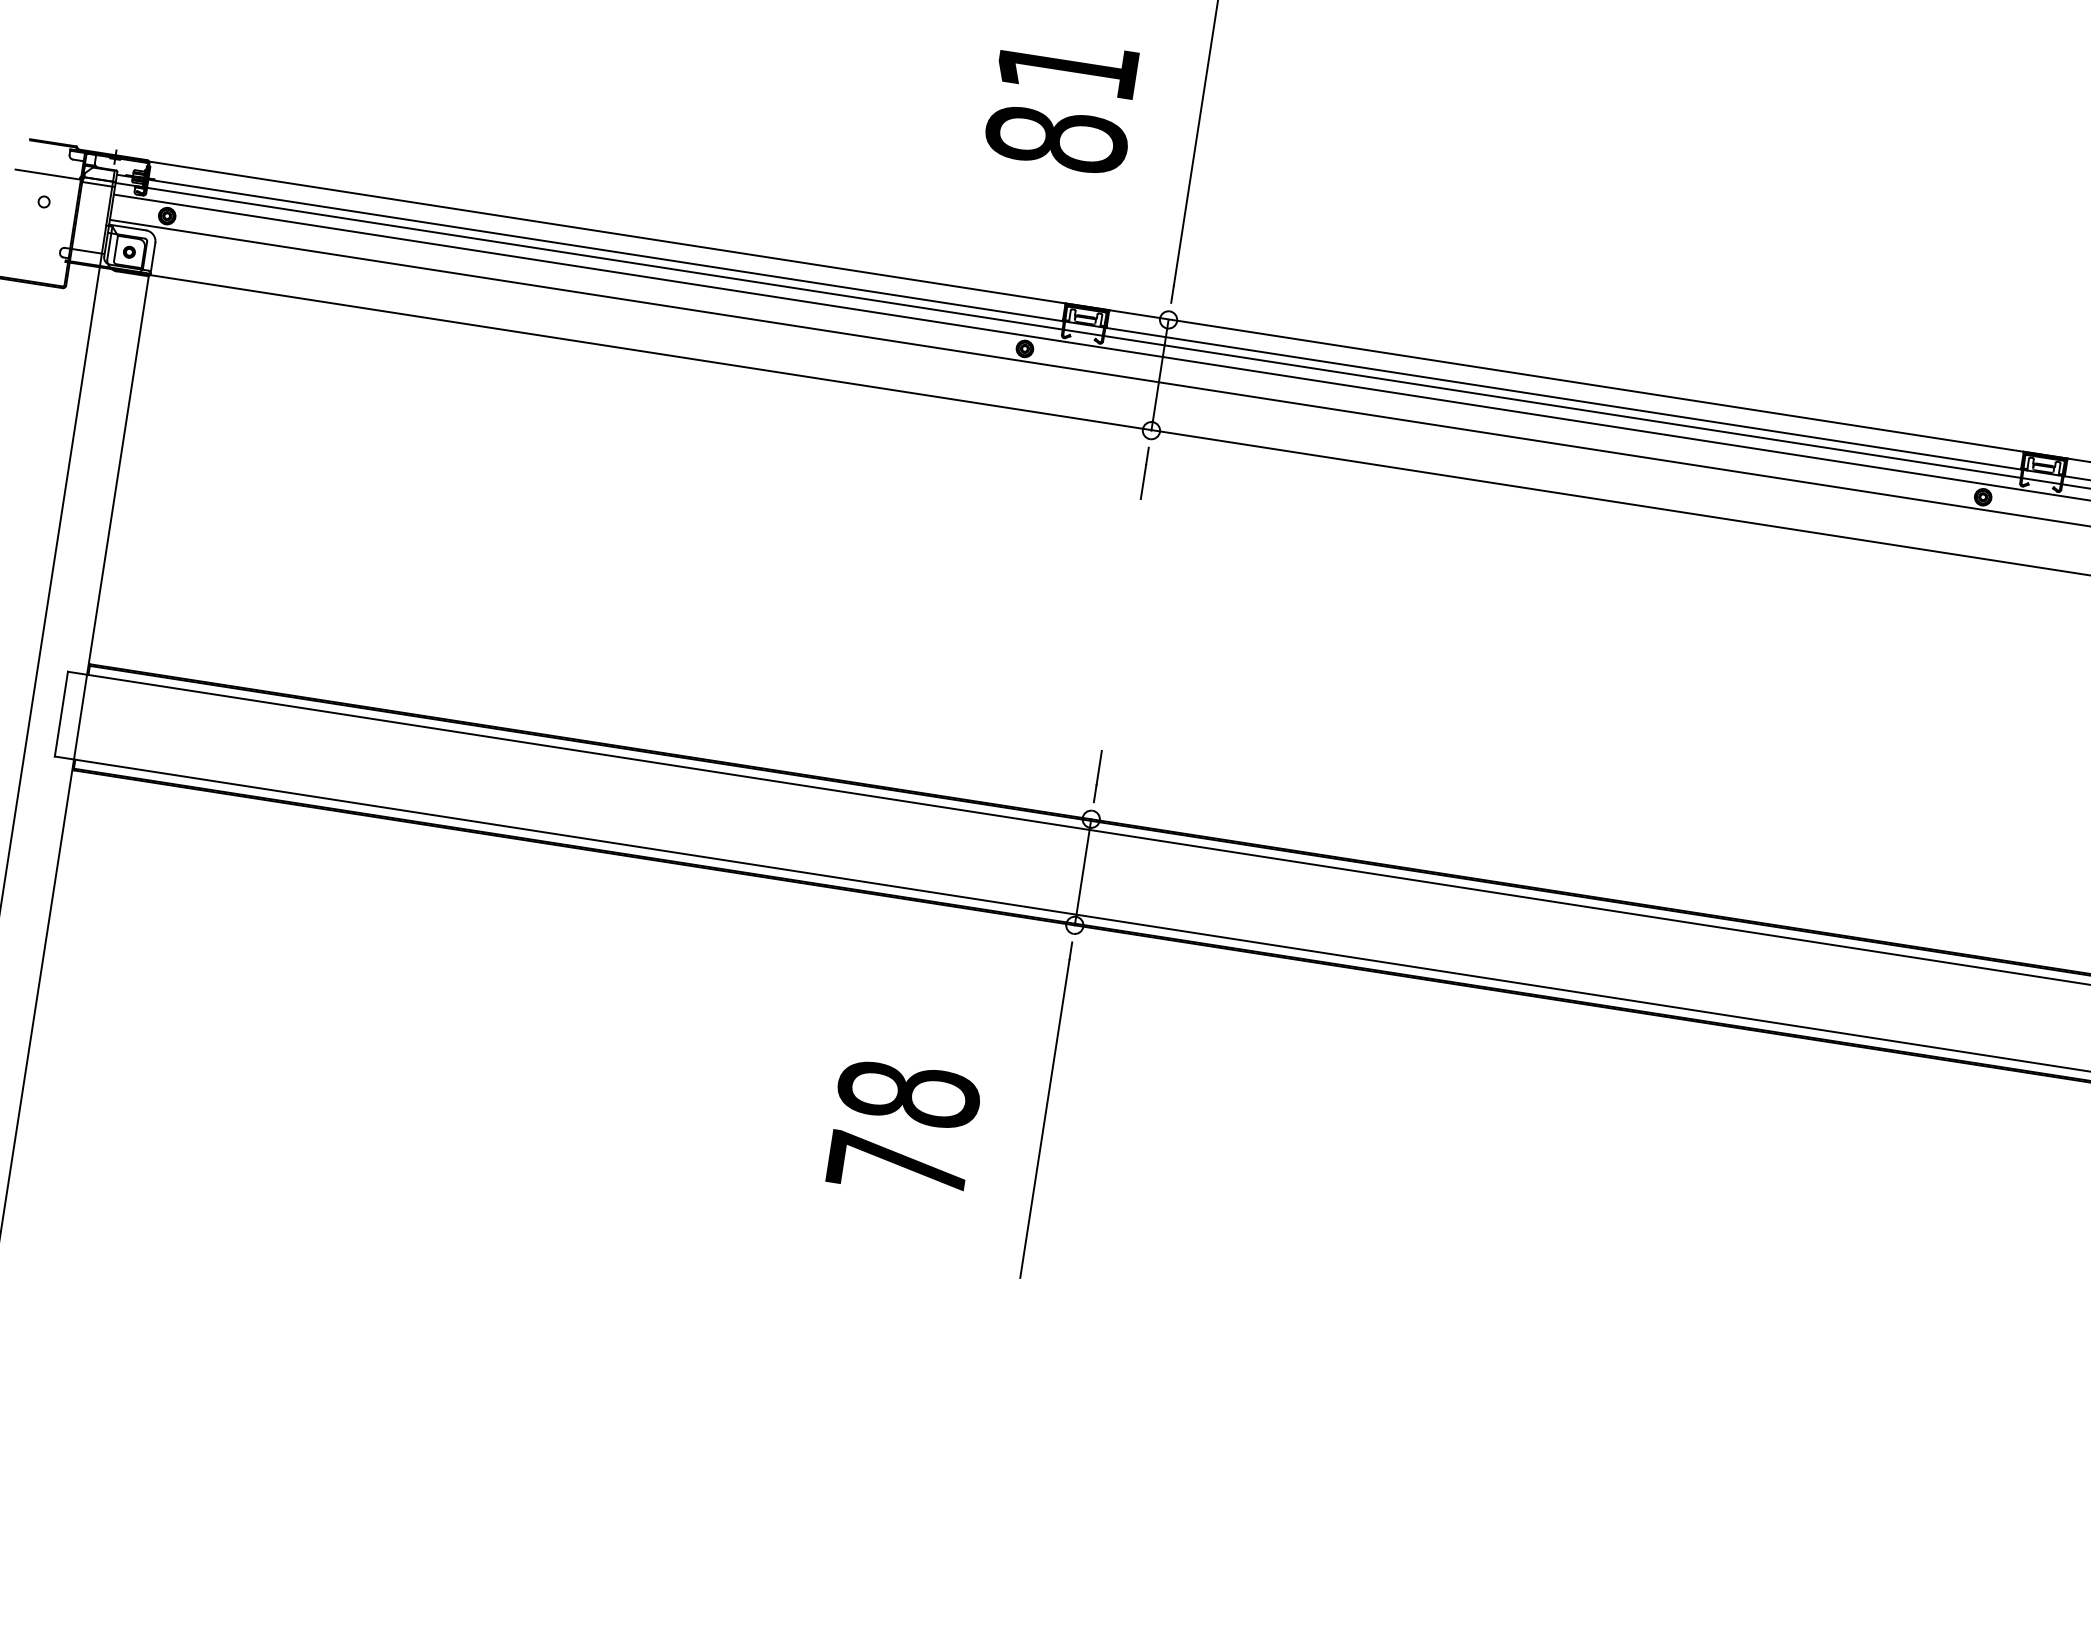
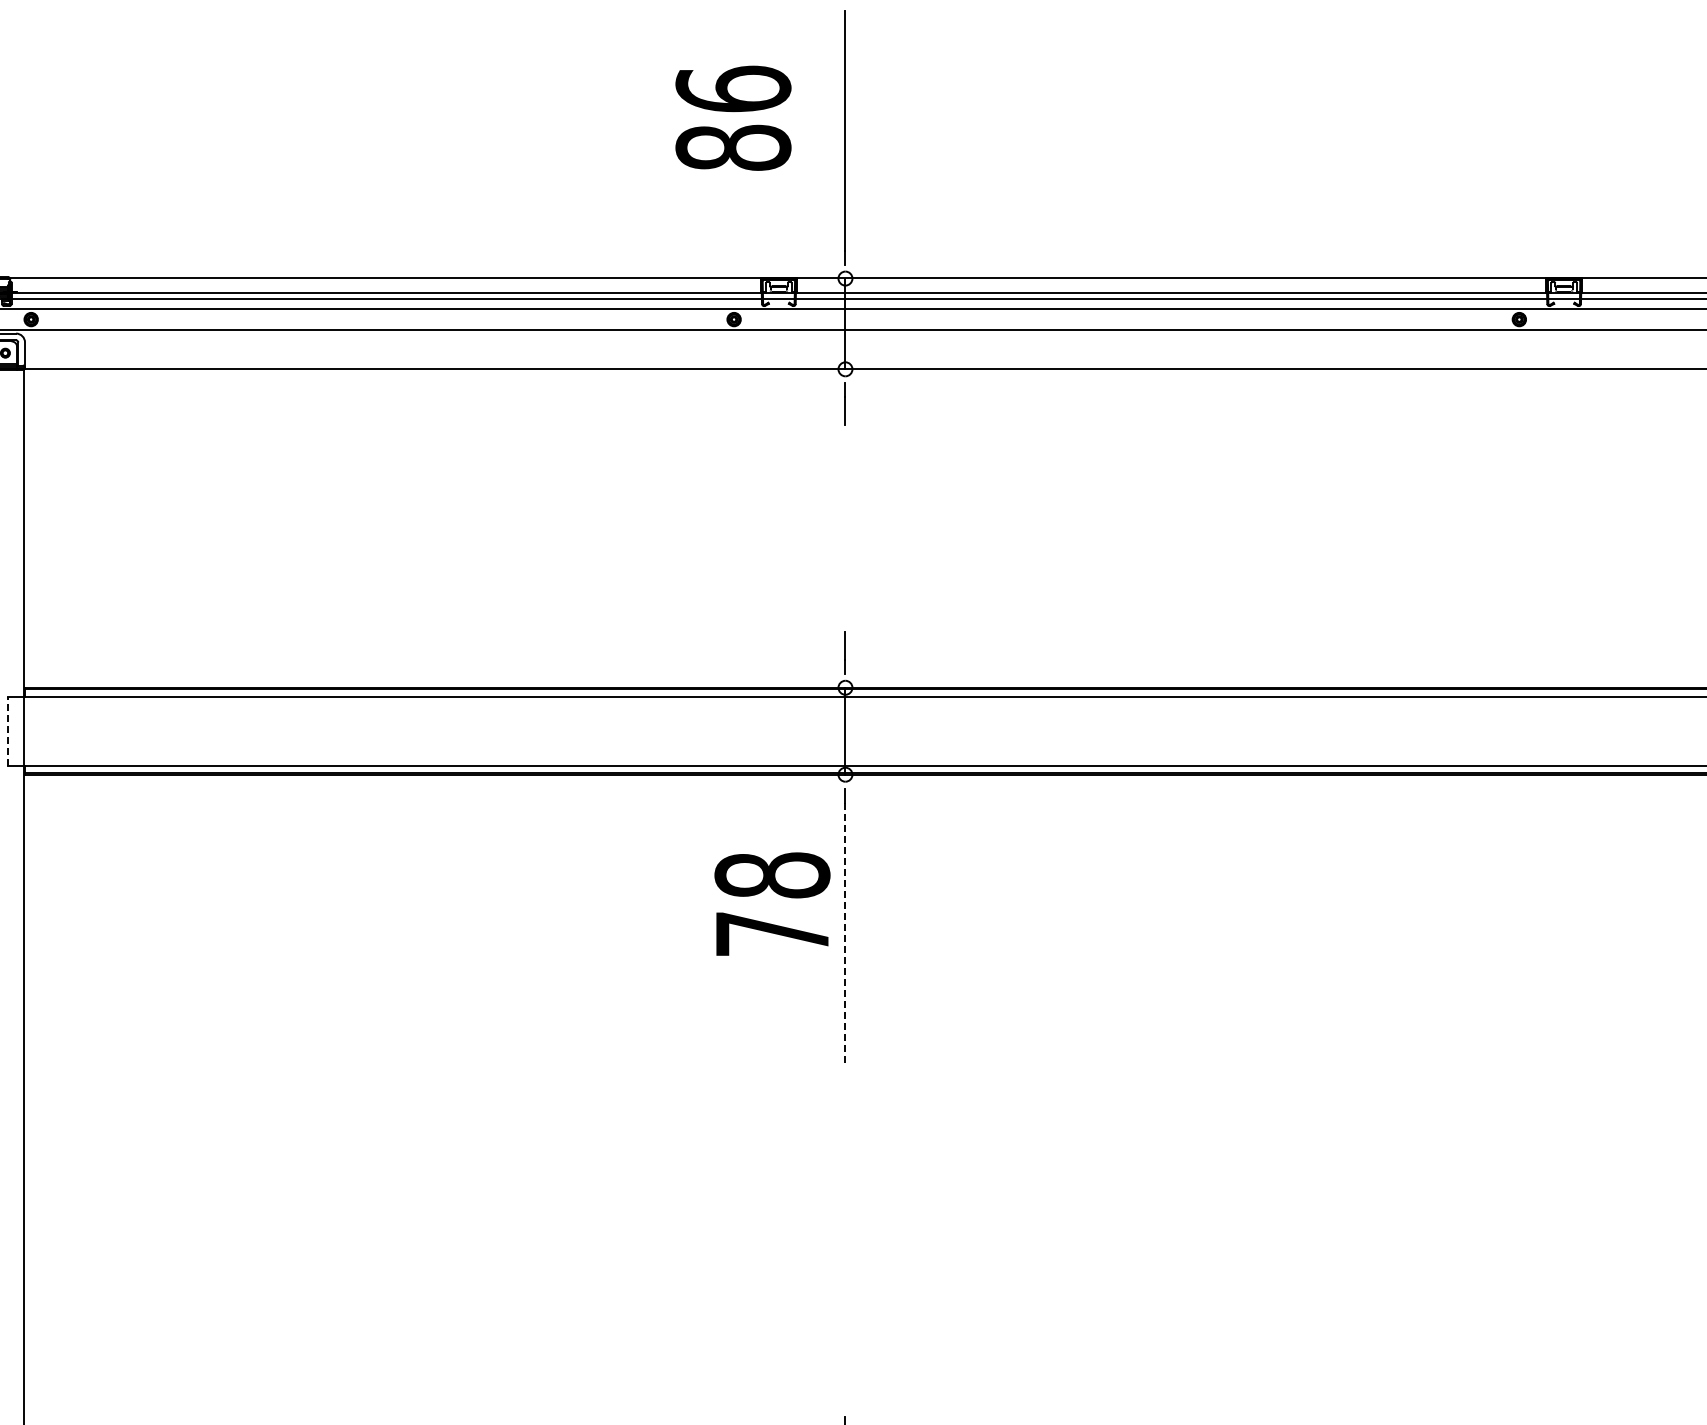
text: (1067, 66) -> (733, 88), 81 -> 86
line: (61, 714) -> (8, 731), solid -> dashed
line: (1044, 1119) -> (845, 933), solid -> dashed
text: (903, 1128) -> (772, 903), moved

